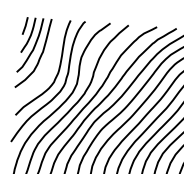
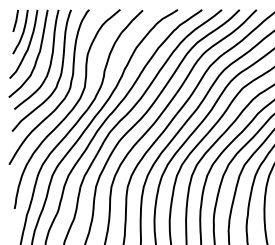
curve: (49, 62) -> (49, 63), added

